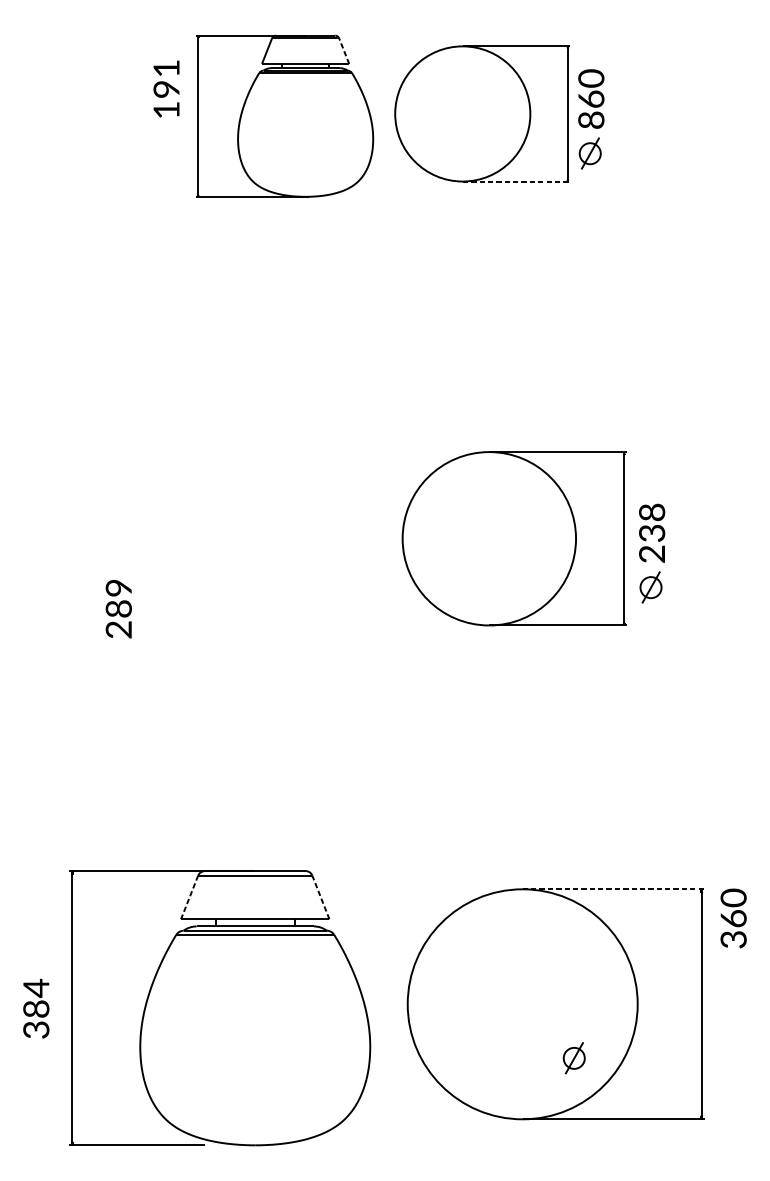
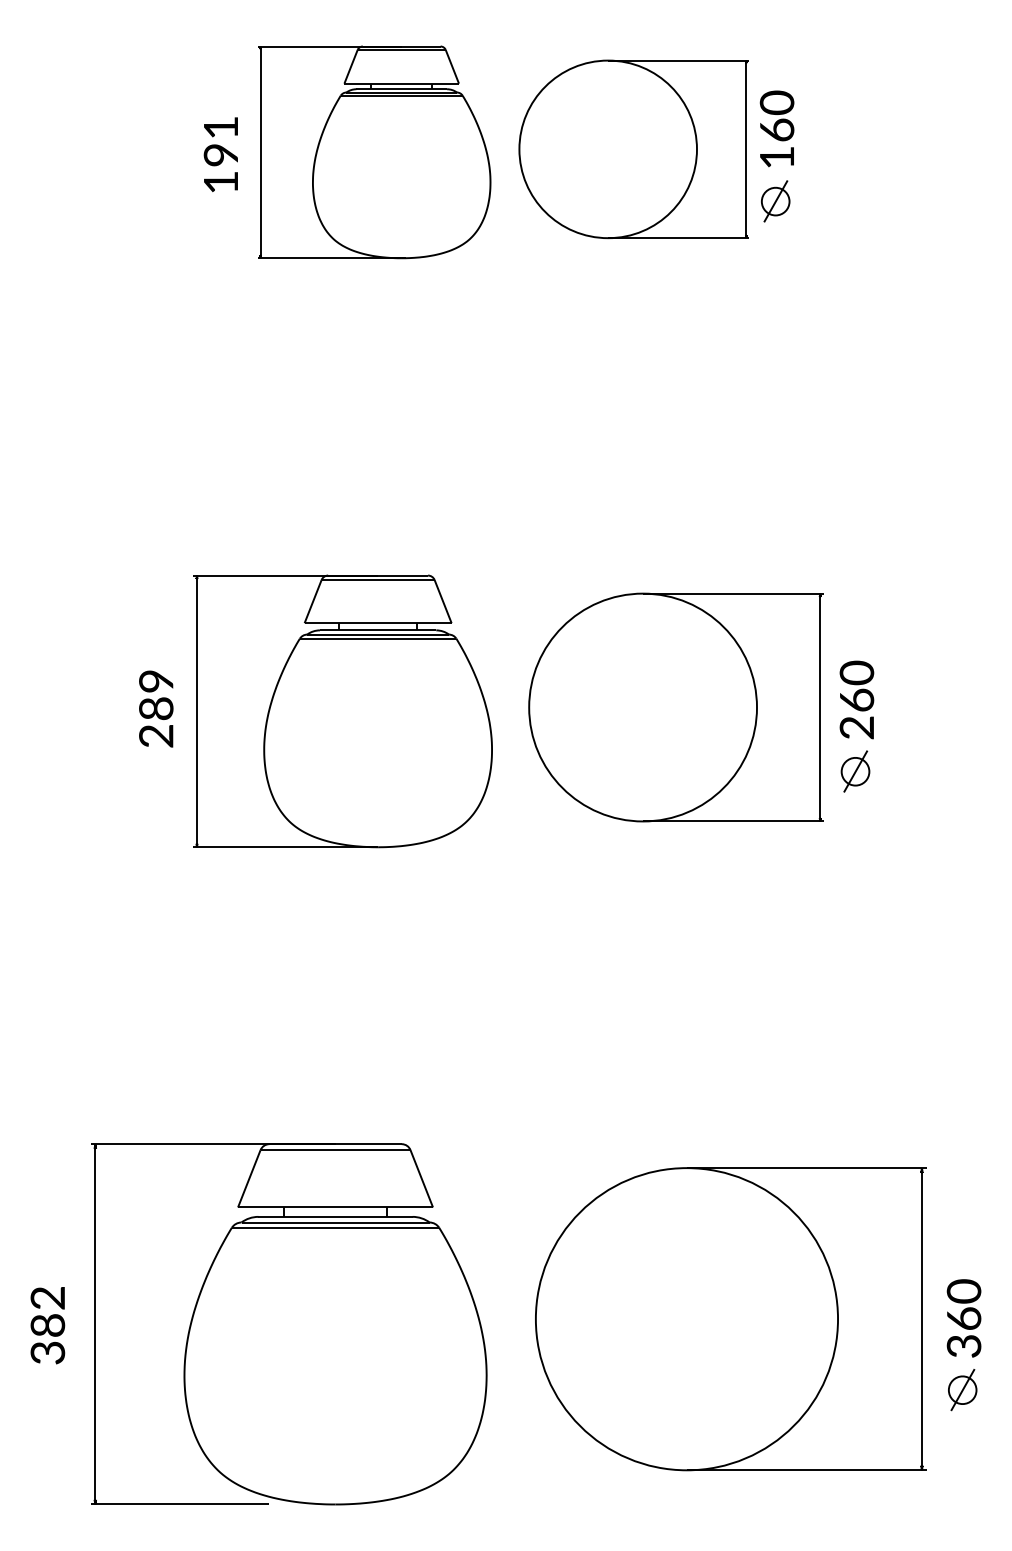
line: (344, 50) -> (452, 66), dashed -> solid
text: (166, 88) -> (220, 154), moved
text: (590, 120) -> (776, 157), 860 -> 160
line: (517, 181) -> (679, 238), dashed -> solid
text: (651, 522) -> (856, 685), 238 -> 260
part: (260, 541) -> (342, 711), added
text: (118, 608) -> (156, 708), moved
line: (613, 889) -> (806, 1168), dashed -> solid
line: (189, 897) -> (249, 1178), dashed -> solid
line: (320, 897) -> (421, 1178), dashed -> solid
text: (733, 918) -> (963, 1318), moved
text: (36, 988) -> (47, 1298), 384 -> 382
part: (574, 1058) -> (962, 1390), moved

